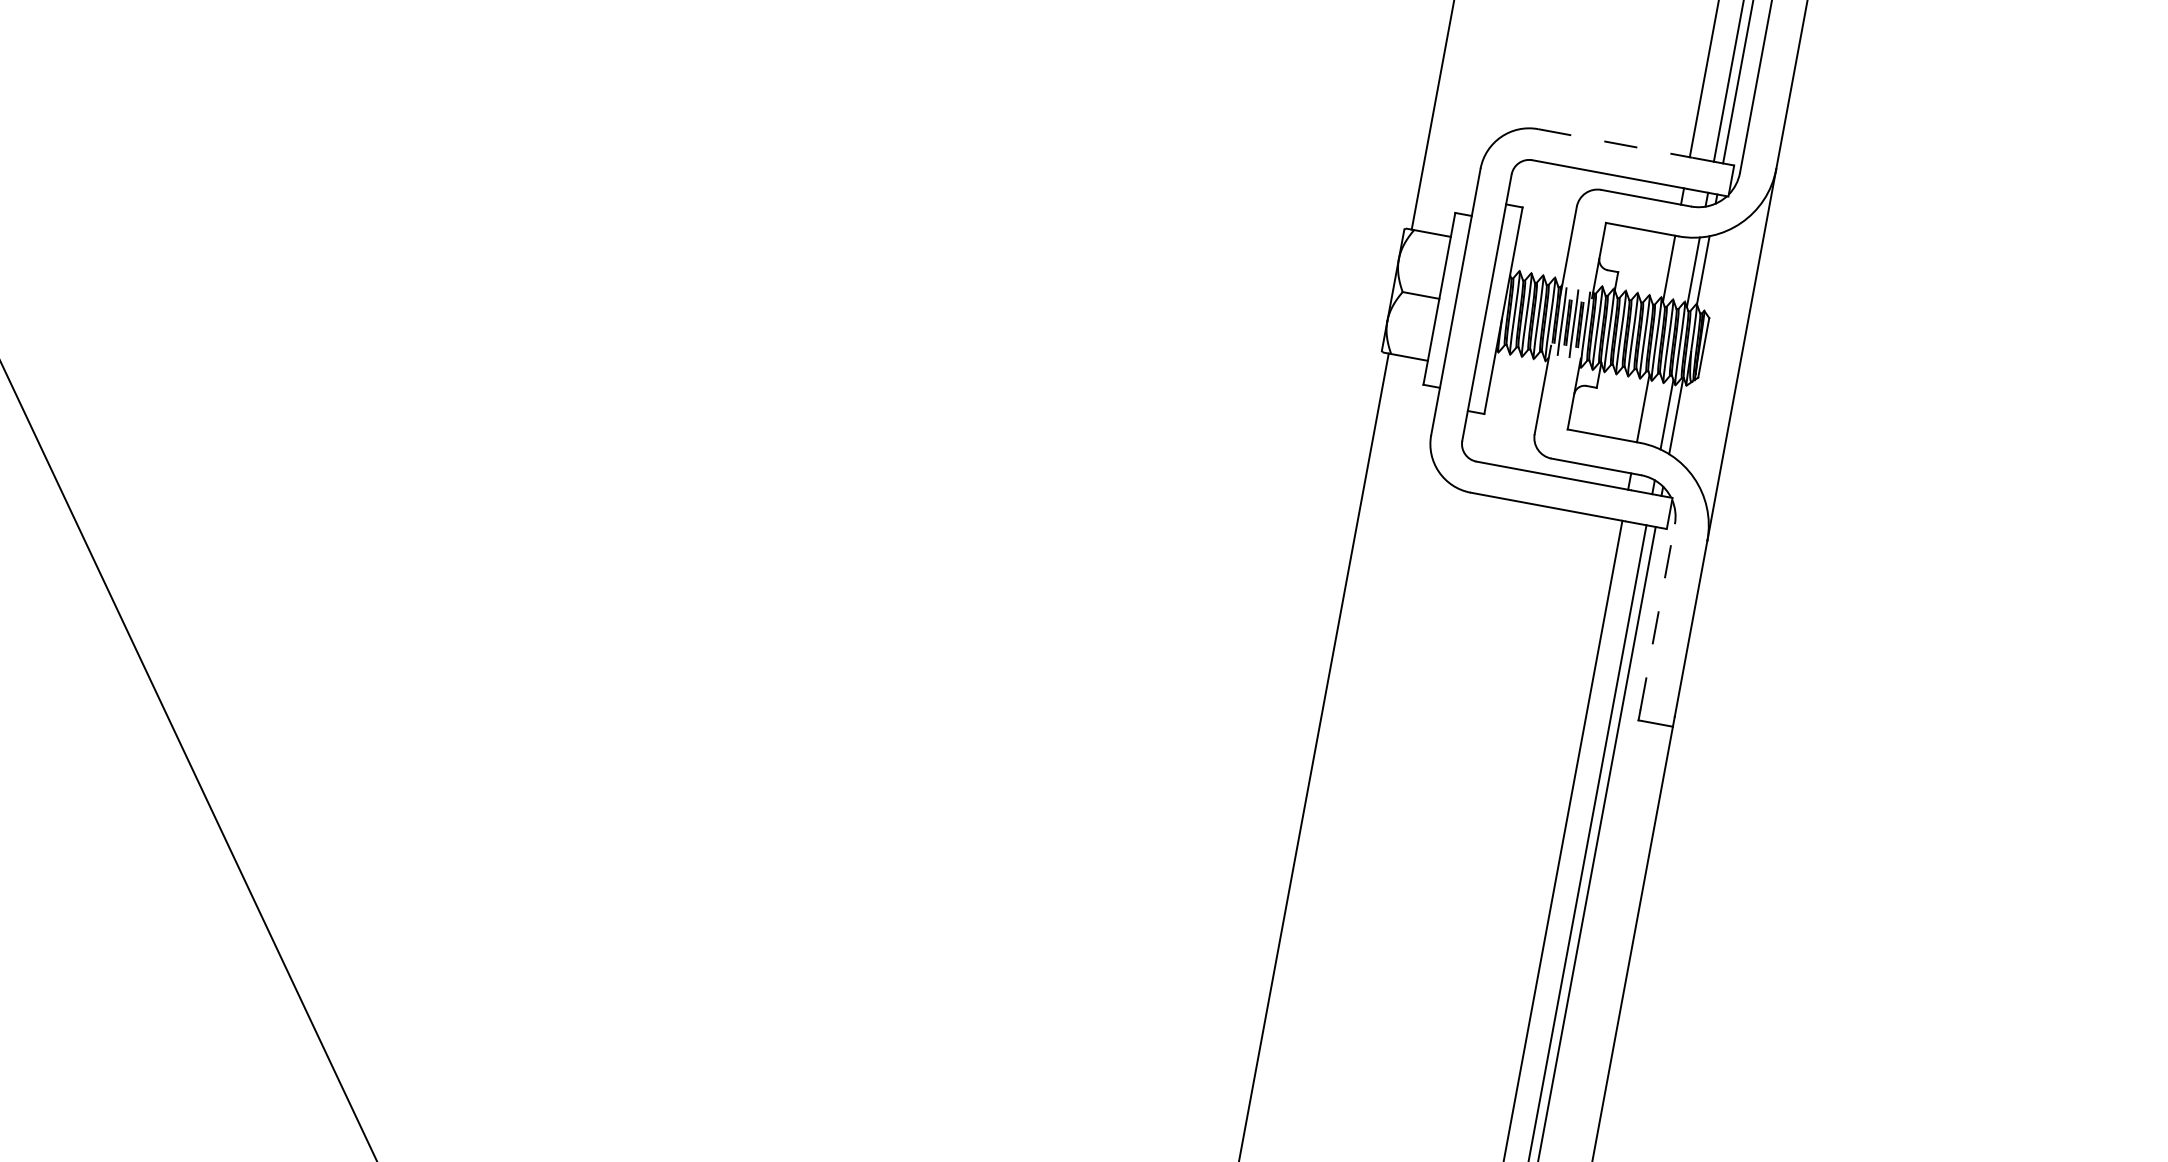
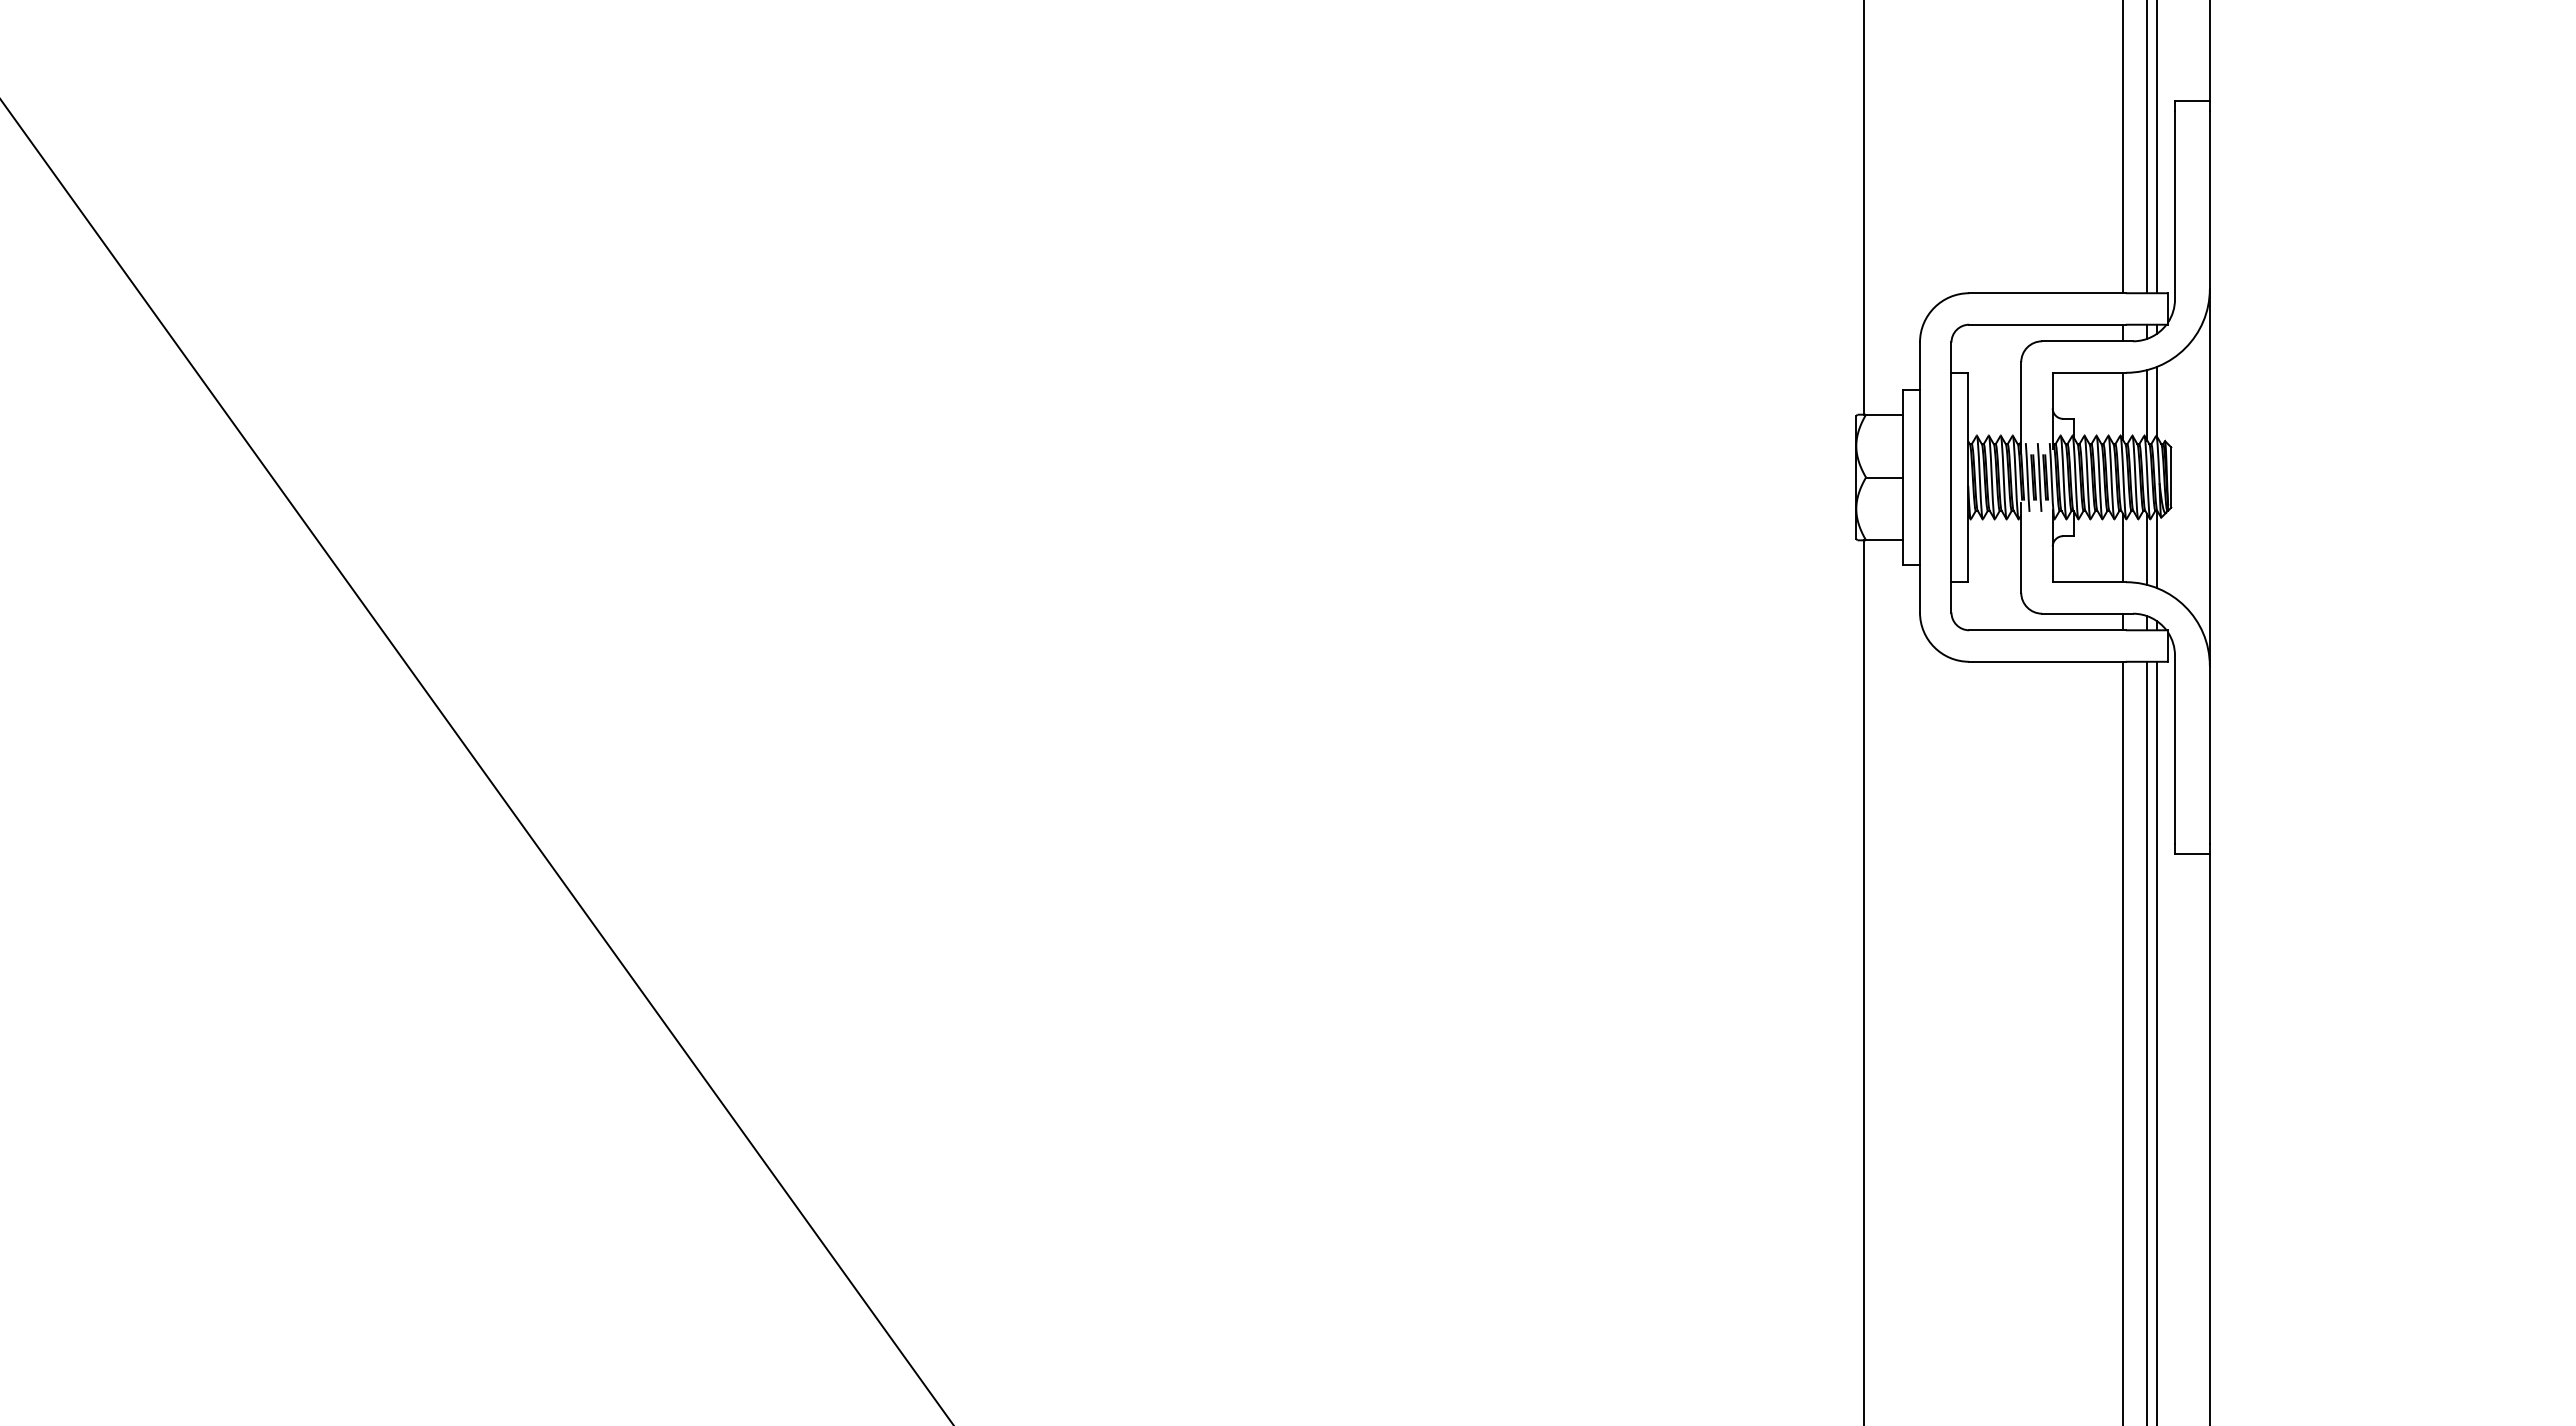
line: (1616, 143) -> (2048, 293), dashed -> solid
line: (1658, 616) -> (2175, 749), dashed -> solid

